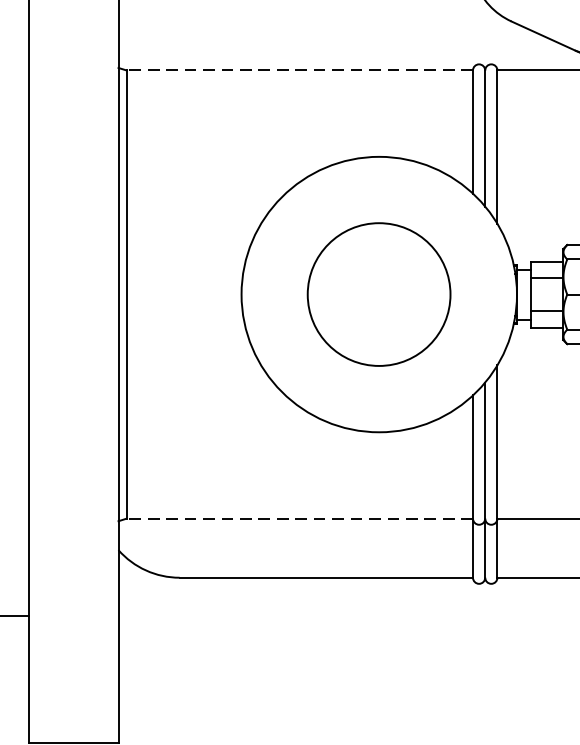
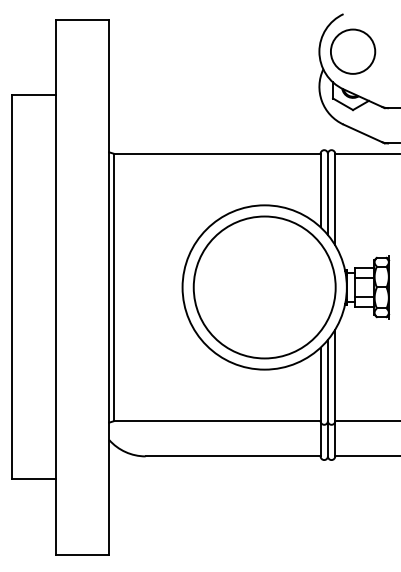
line: (298, 69) -> (216, 153), dashed -> solid
circle: (378, 294) -> (264, 287), size x1.67
line: (298, 519) -> (216, 421), dashed -> solid

